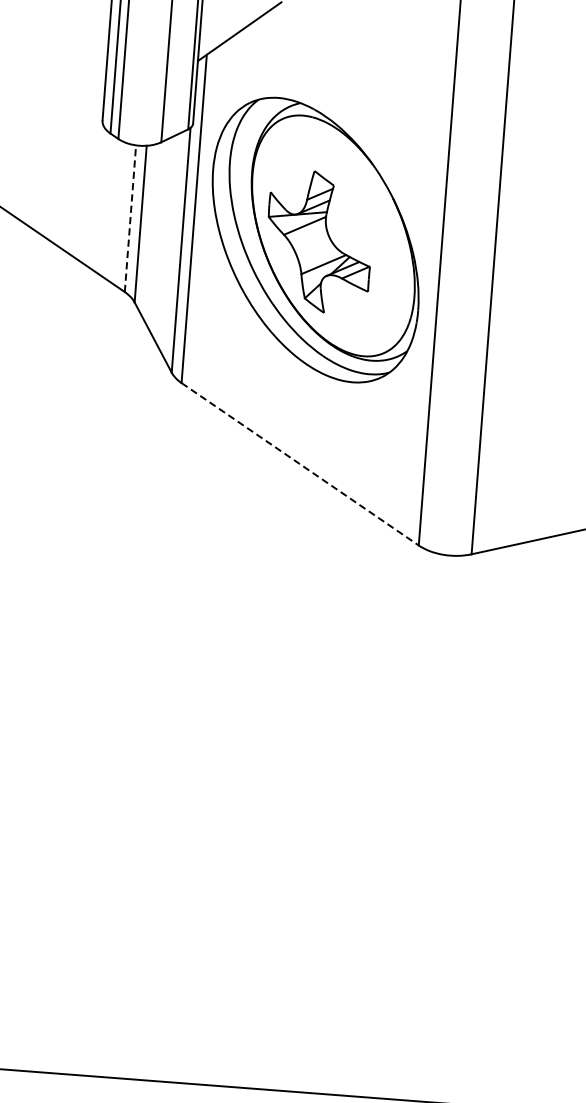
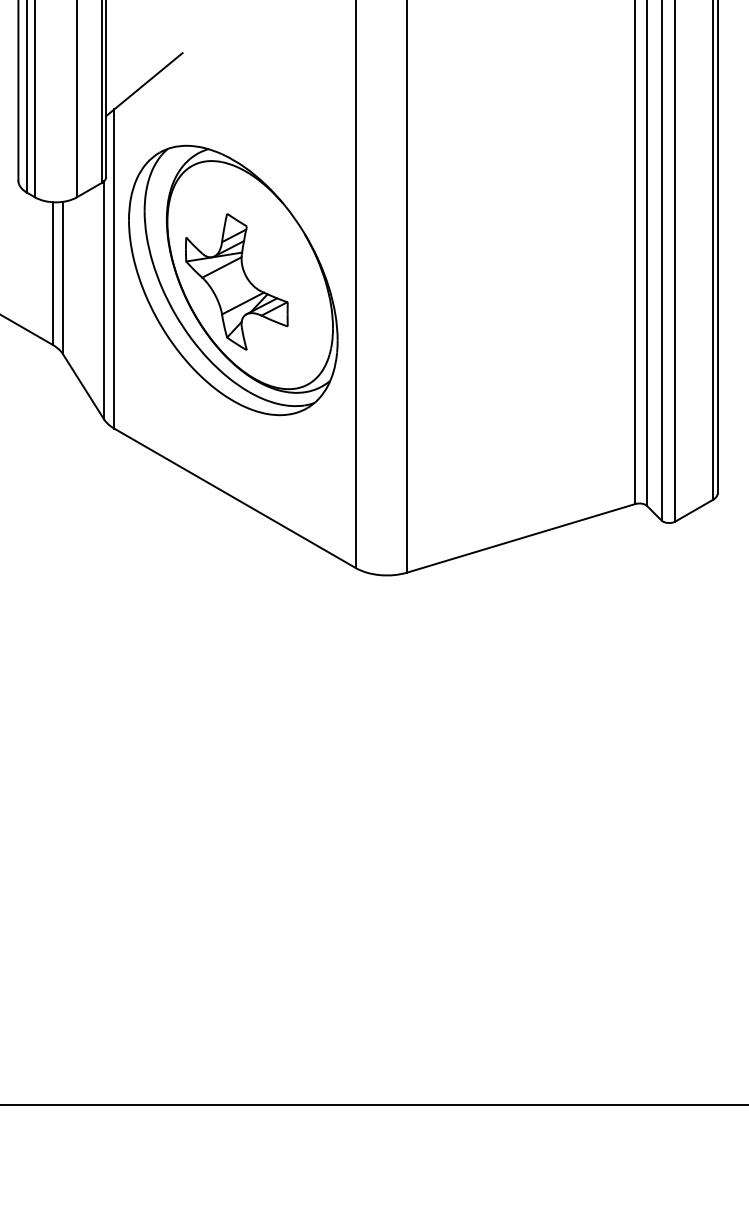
line: (130, 218) -> (52, 273), dashed -> solid
line: (300, 464) -> (235, 498), dashed -> solid

